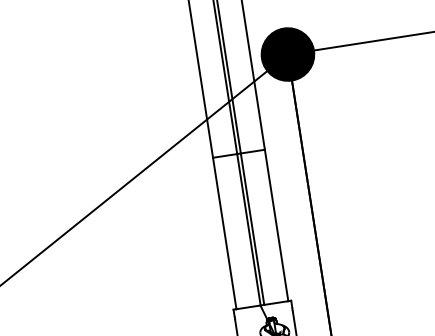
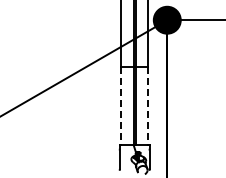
line: (277, 226) -> (148, 106), solid -> dashed
line: (225, 234) -> (121, 106), solid -> dashed

